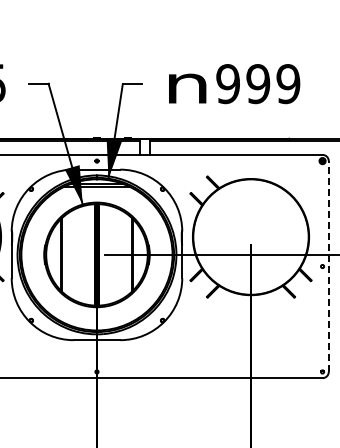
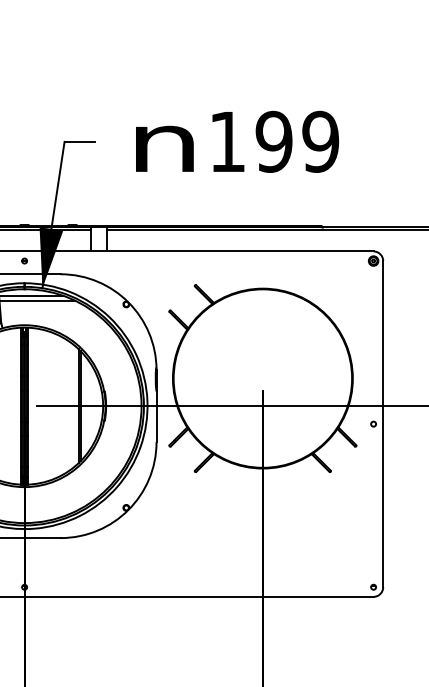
text: (227, 84) -> (226, 142), 999 -> 199
line: (328, 266) -> (382, 424), dashed -> solid

